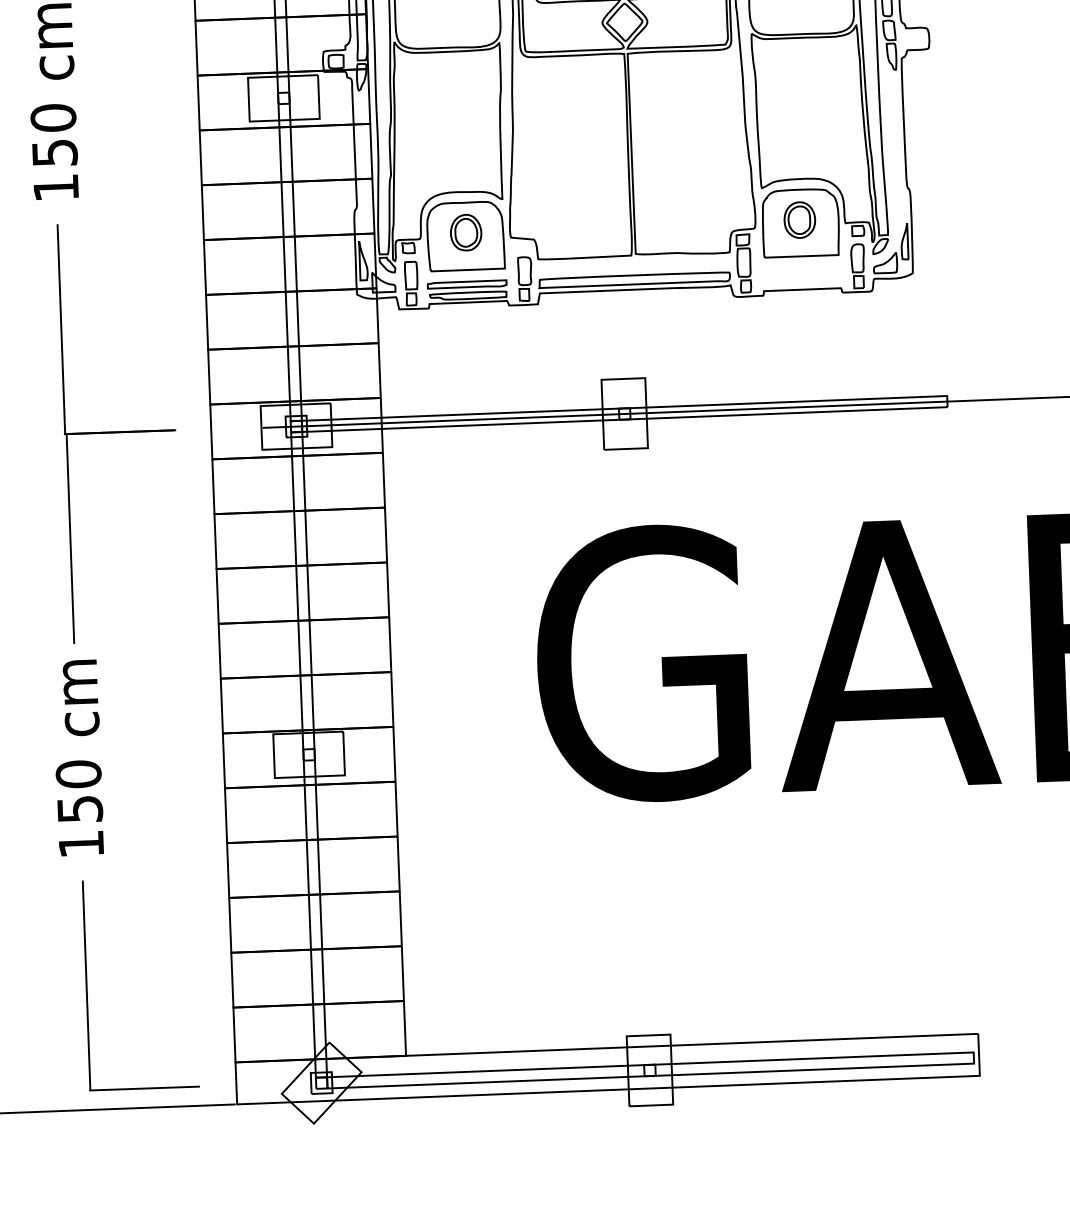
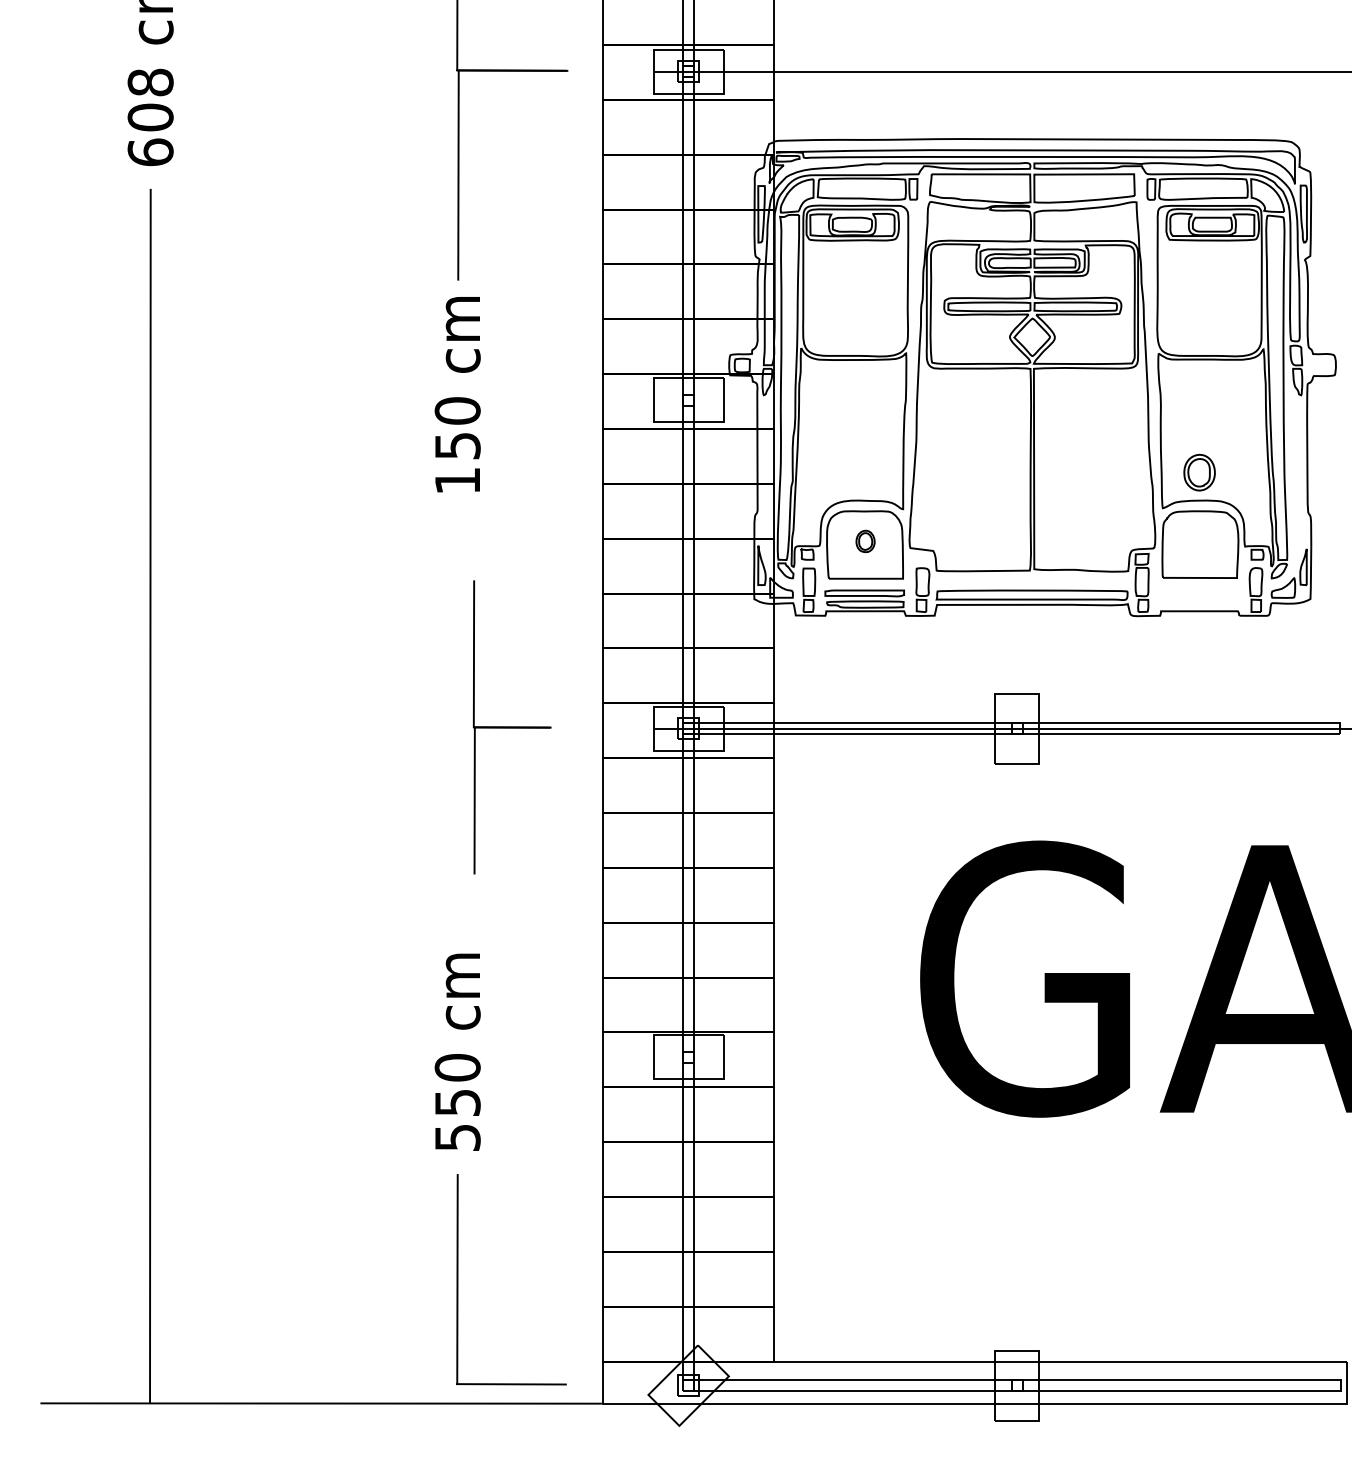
part: (799, 219) -> (1199, 472), moved
part: (465, 232) -> (865, 541), size x0.6
part: (120, 432) -> (512, 727), size x0.7
text: (81, 844) -> (457, 1137), 150 -> 550

